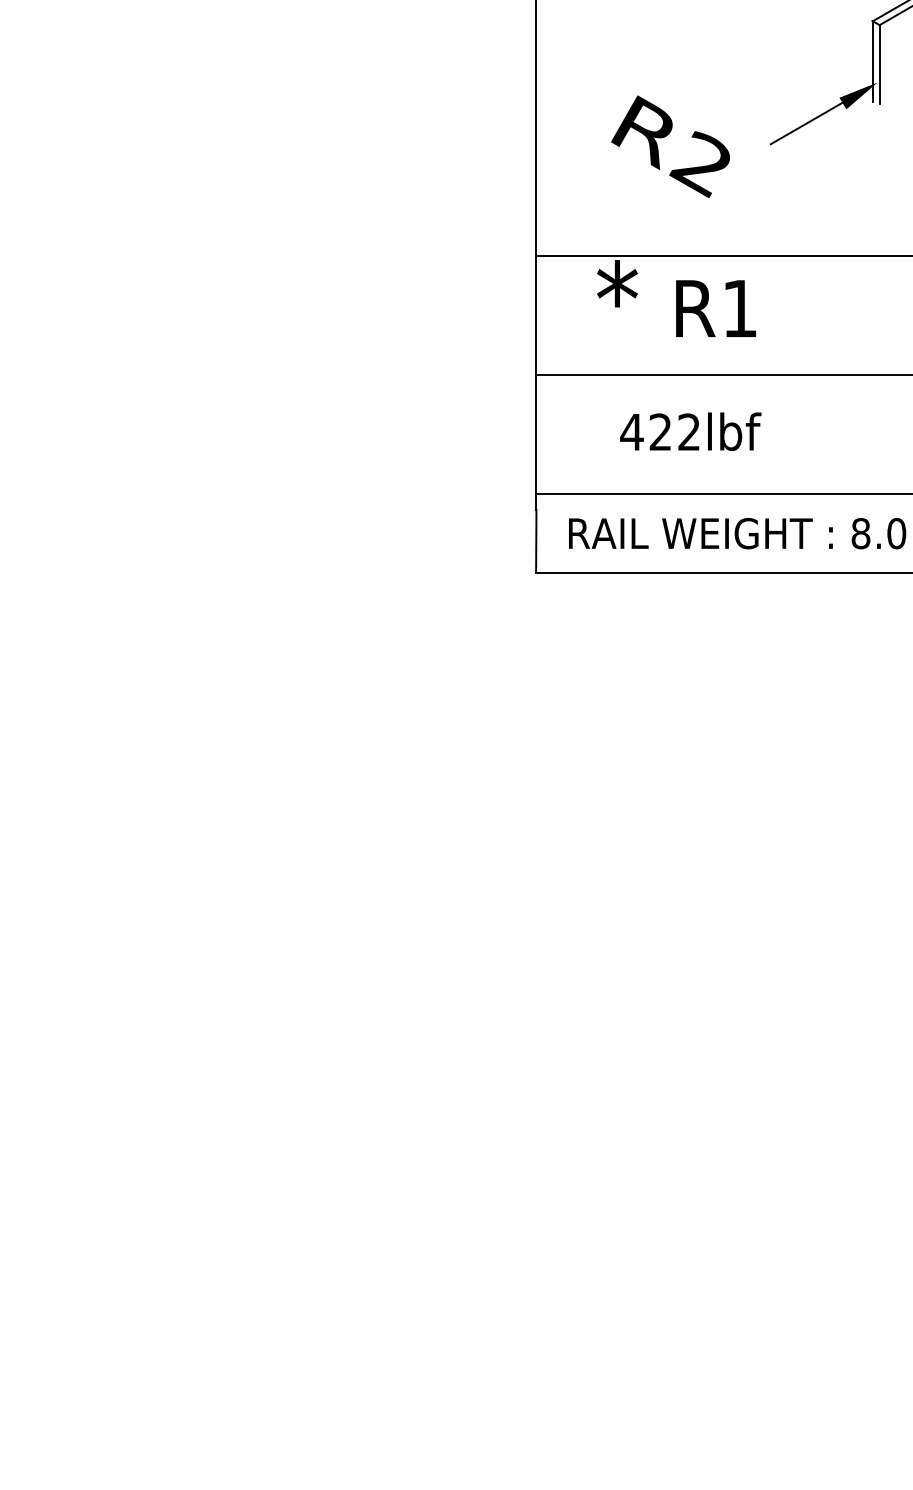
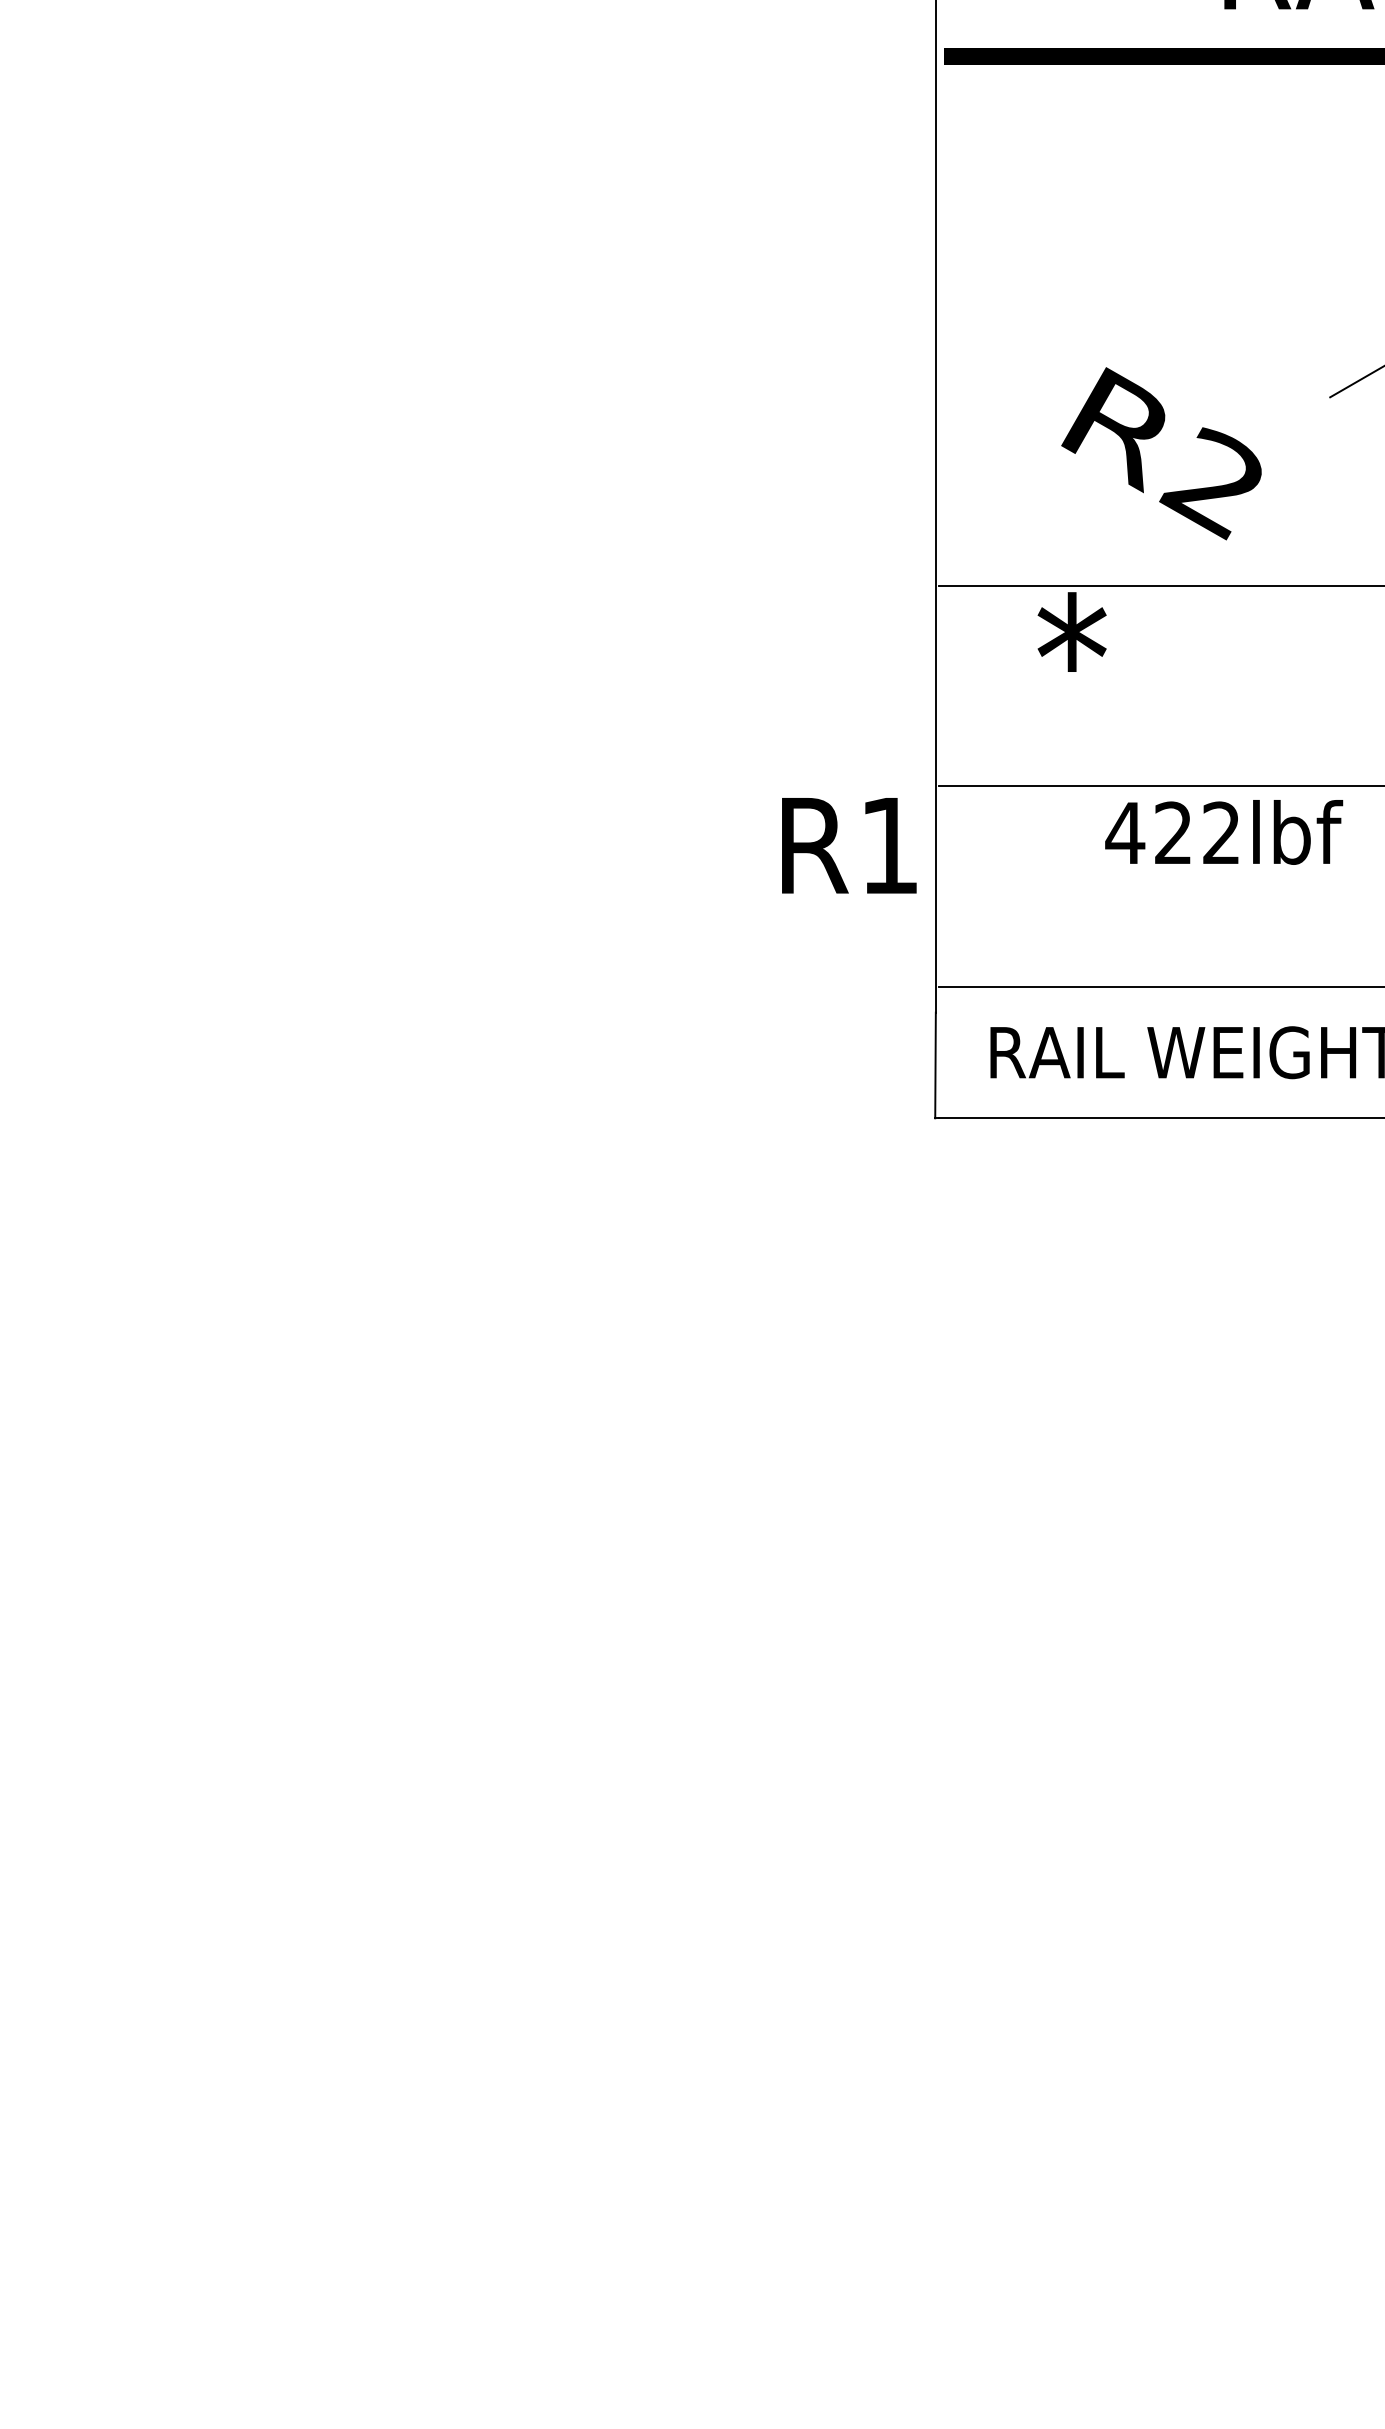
text: (670, 146) -> (1161, 453), moved
text: (715, 308) -> (848, 845), moved
text: (690, 431) -> (1223, 831), moved

